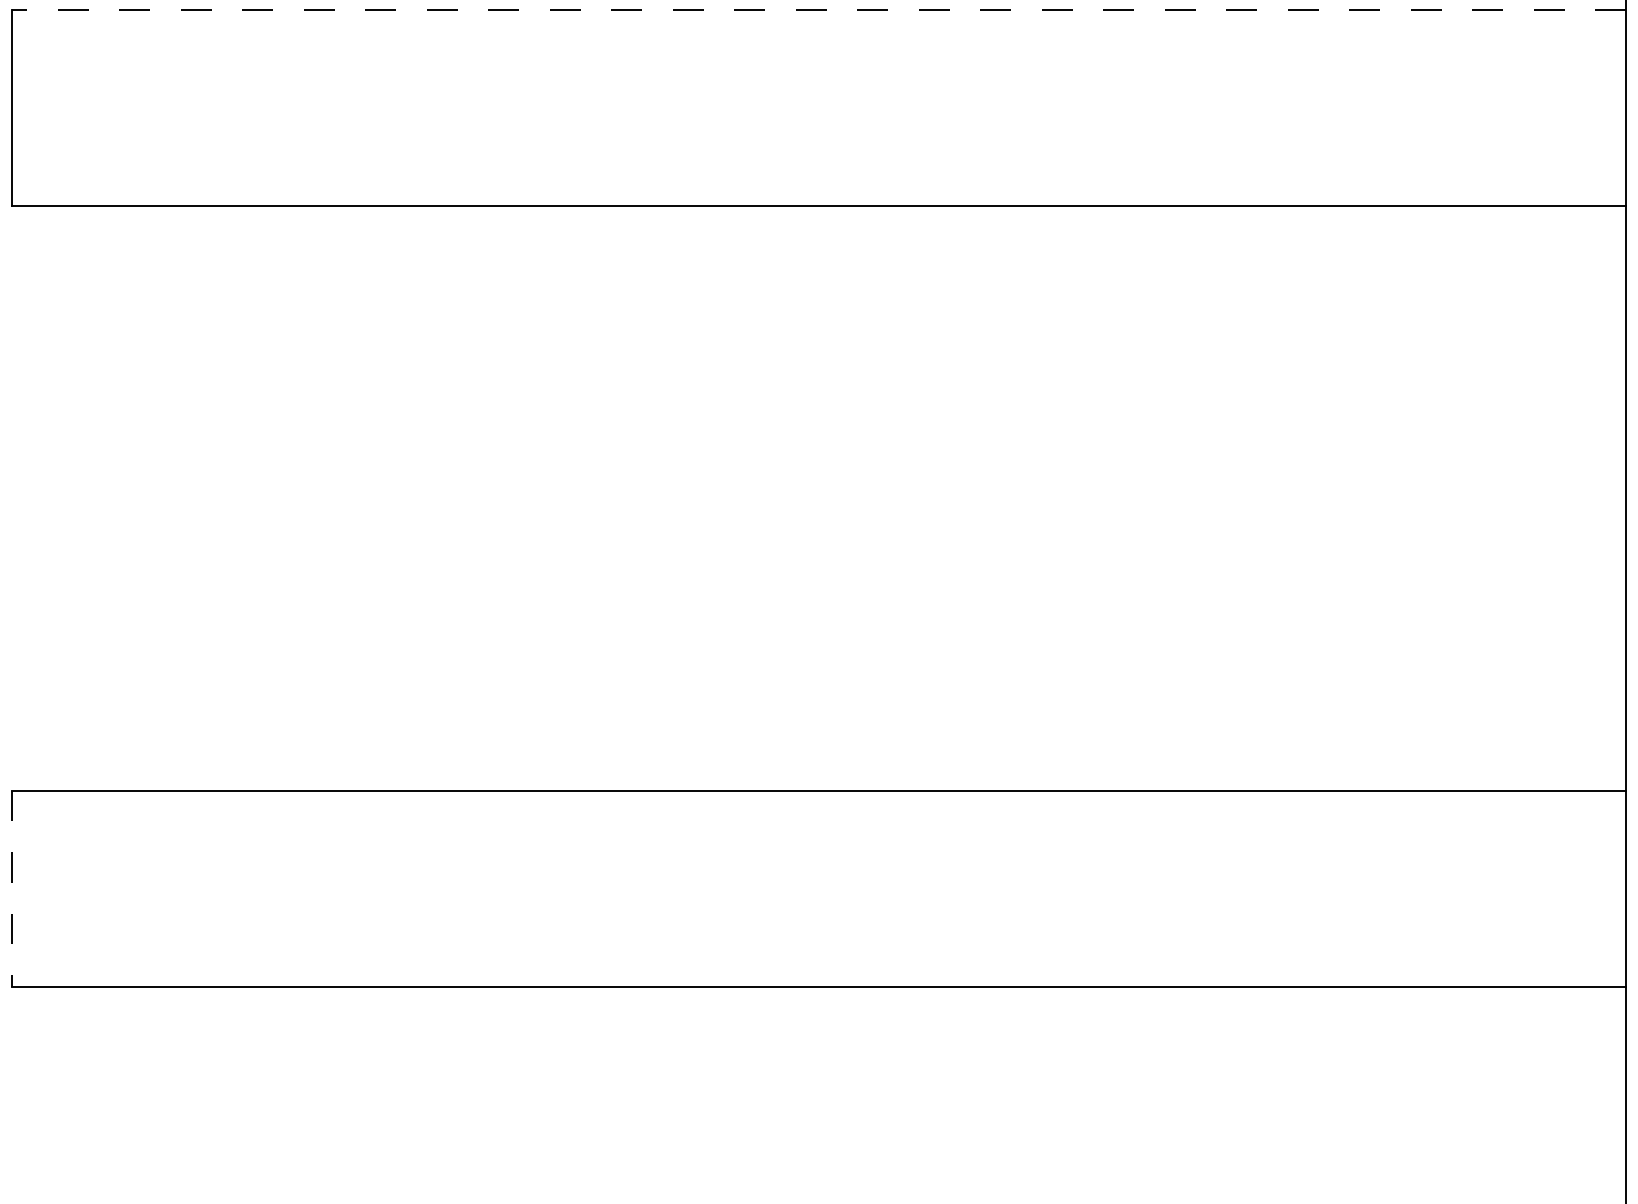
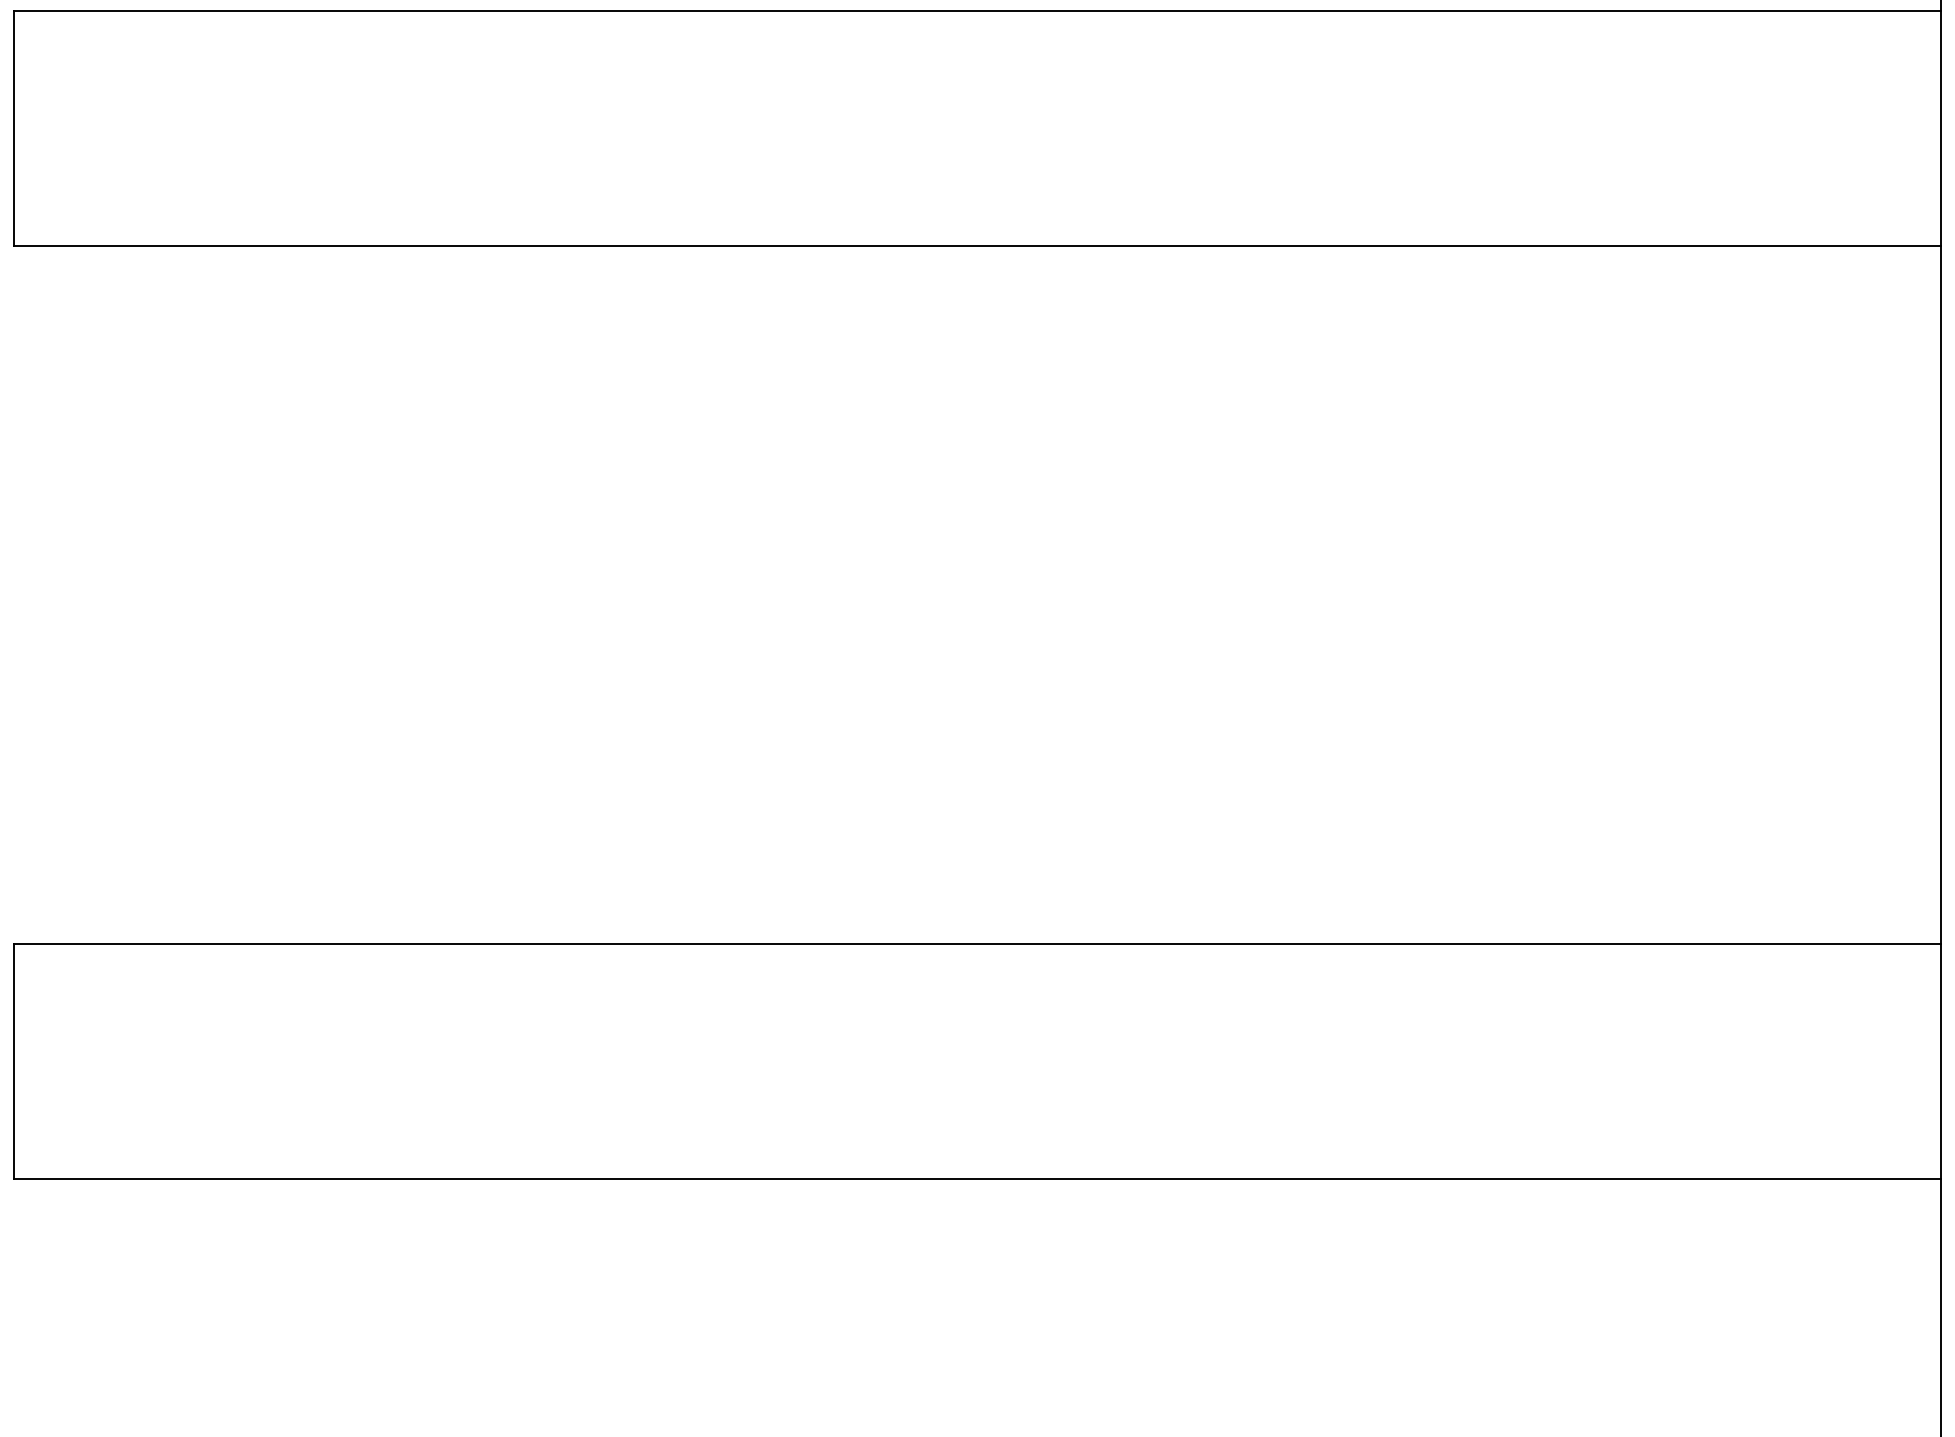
line: (818, 9) -> (976, 11), dashed -> solid
line: (11, 889) -> (13, 1061), dashed -> solid

